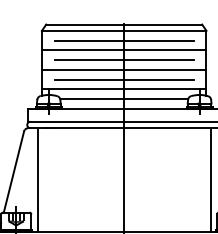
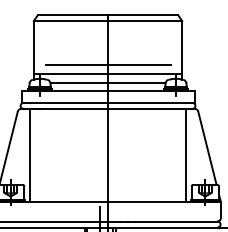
line: (123, 40) -> (107, 29), removed
line: (123, 50) -> (107, 38), removed
line: (123, 60) -> (107, 47), removed
line: (123, 70) -> (107, 56), removed

